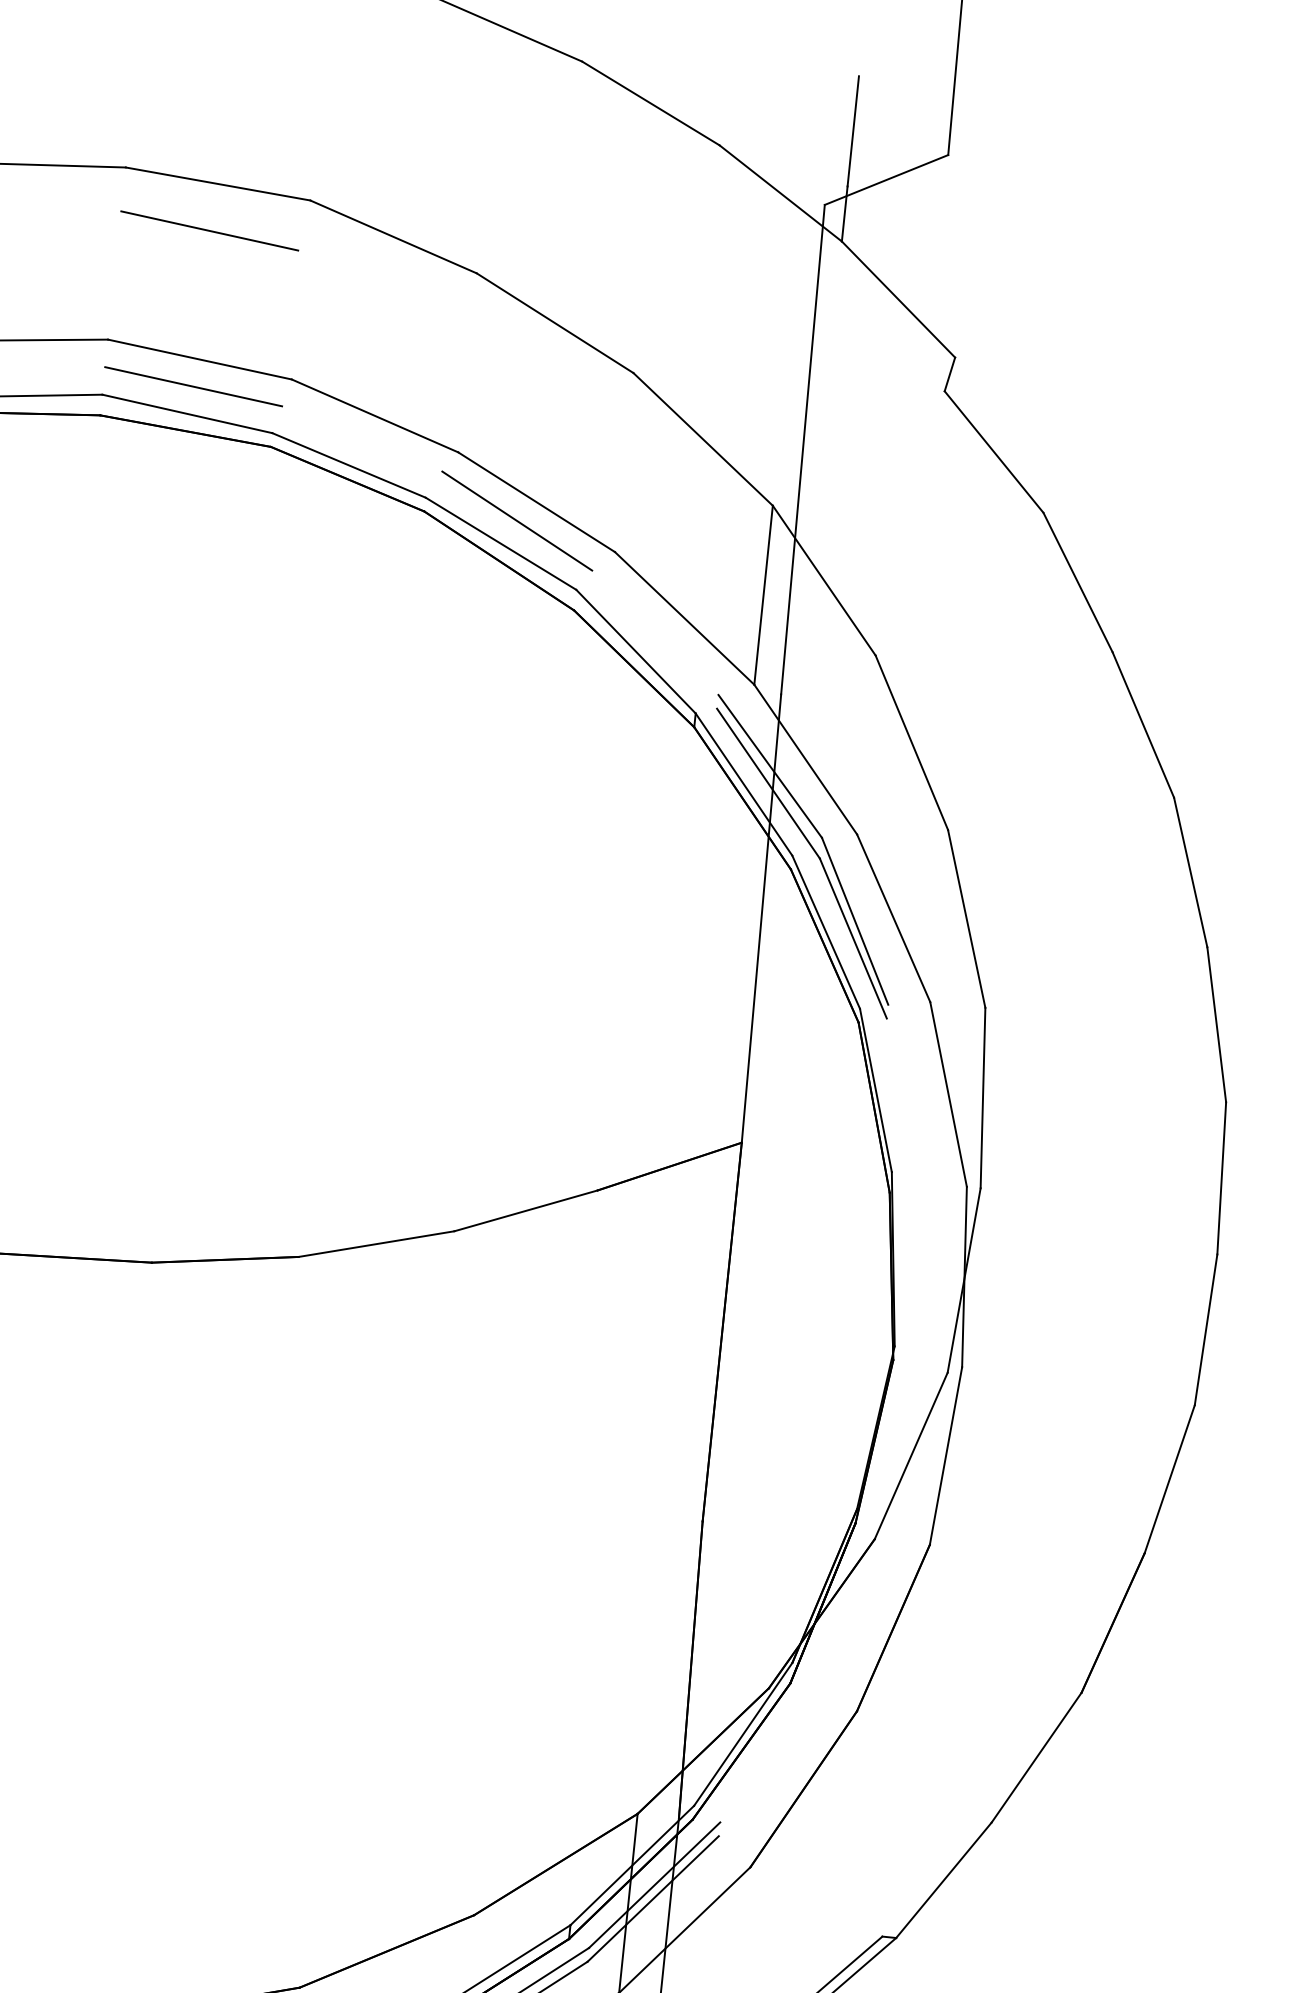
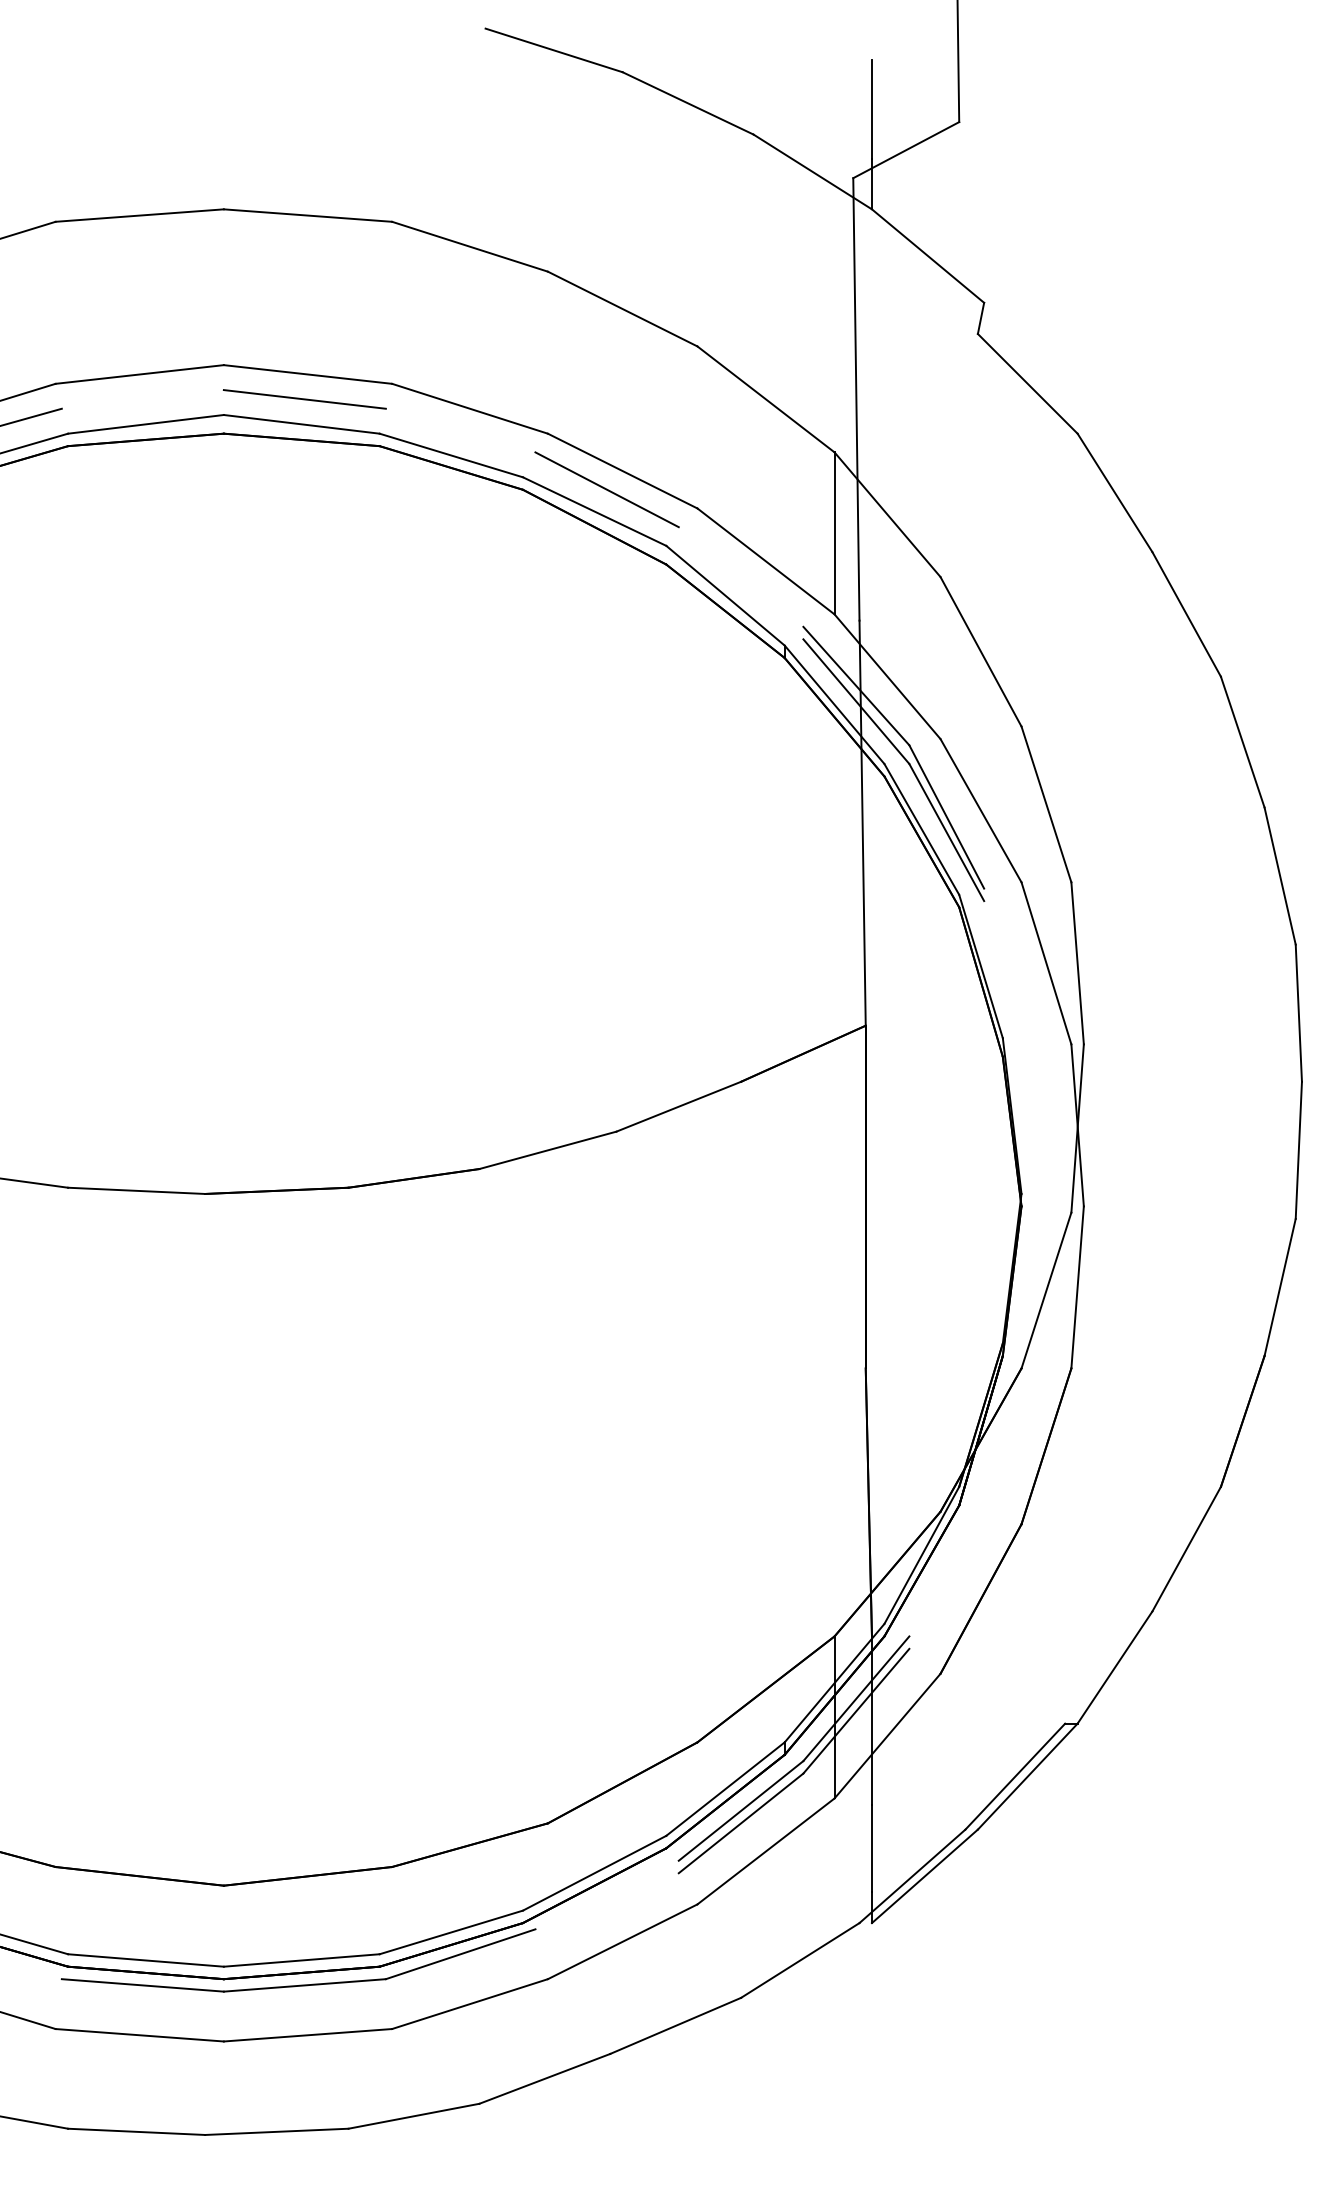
line: (209, 231) -> (304, 258), removed

